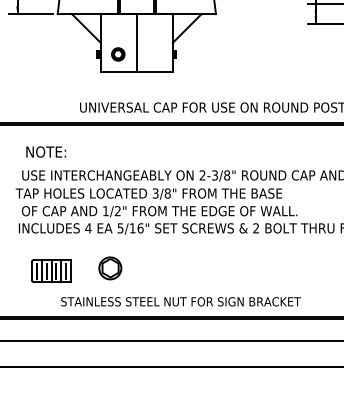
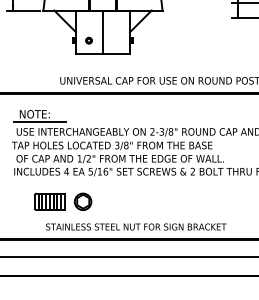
part: (117, 54) -> (88, 40), size x0.62
line: (53, 162) -> (40, 122), added
part: (51, 270) -> (49, 201), moved

